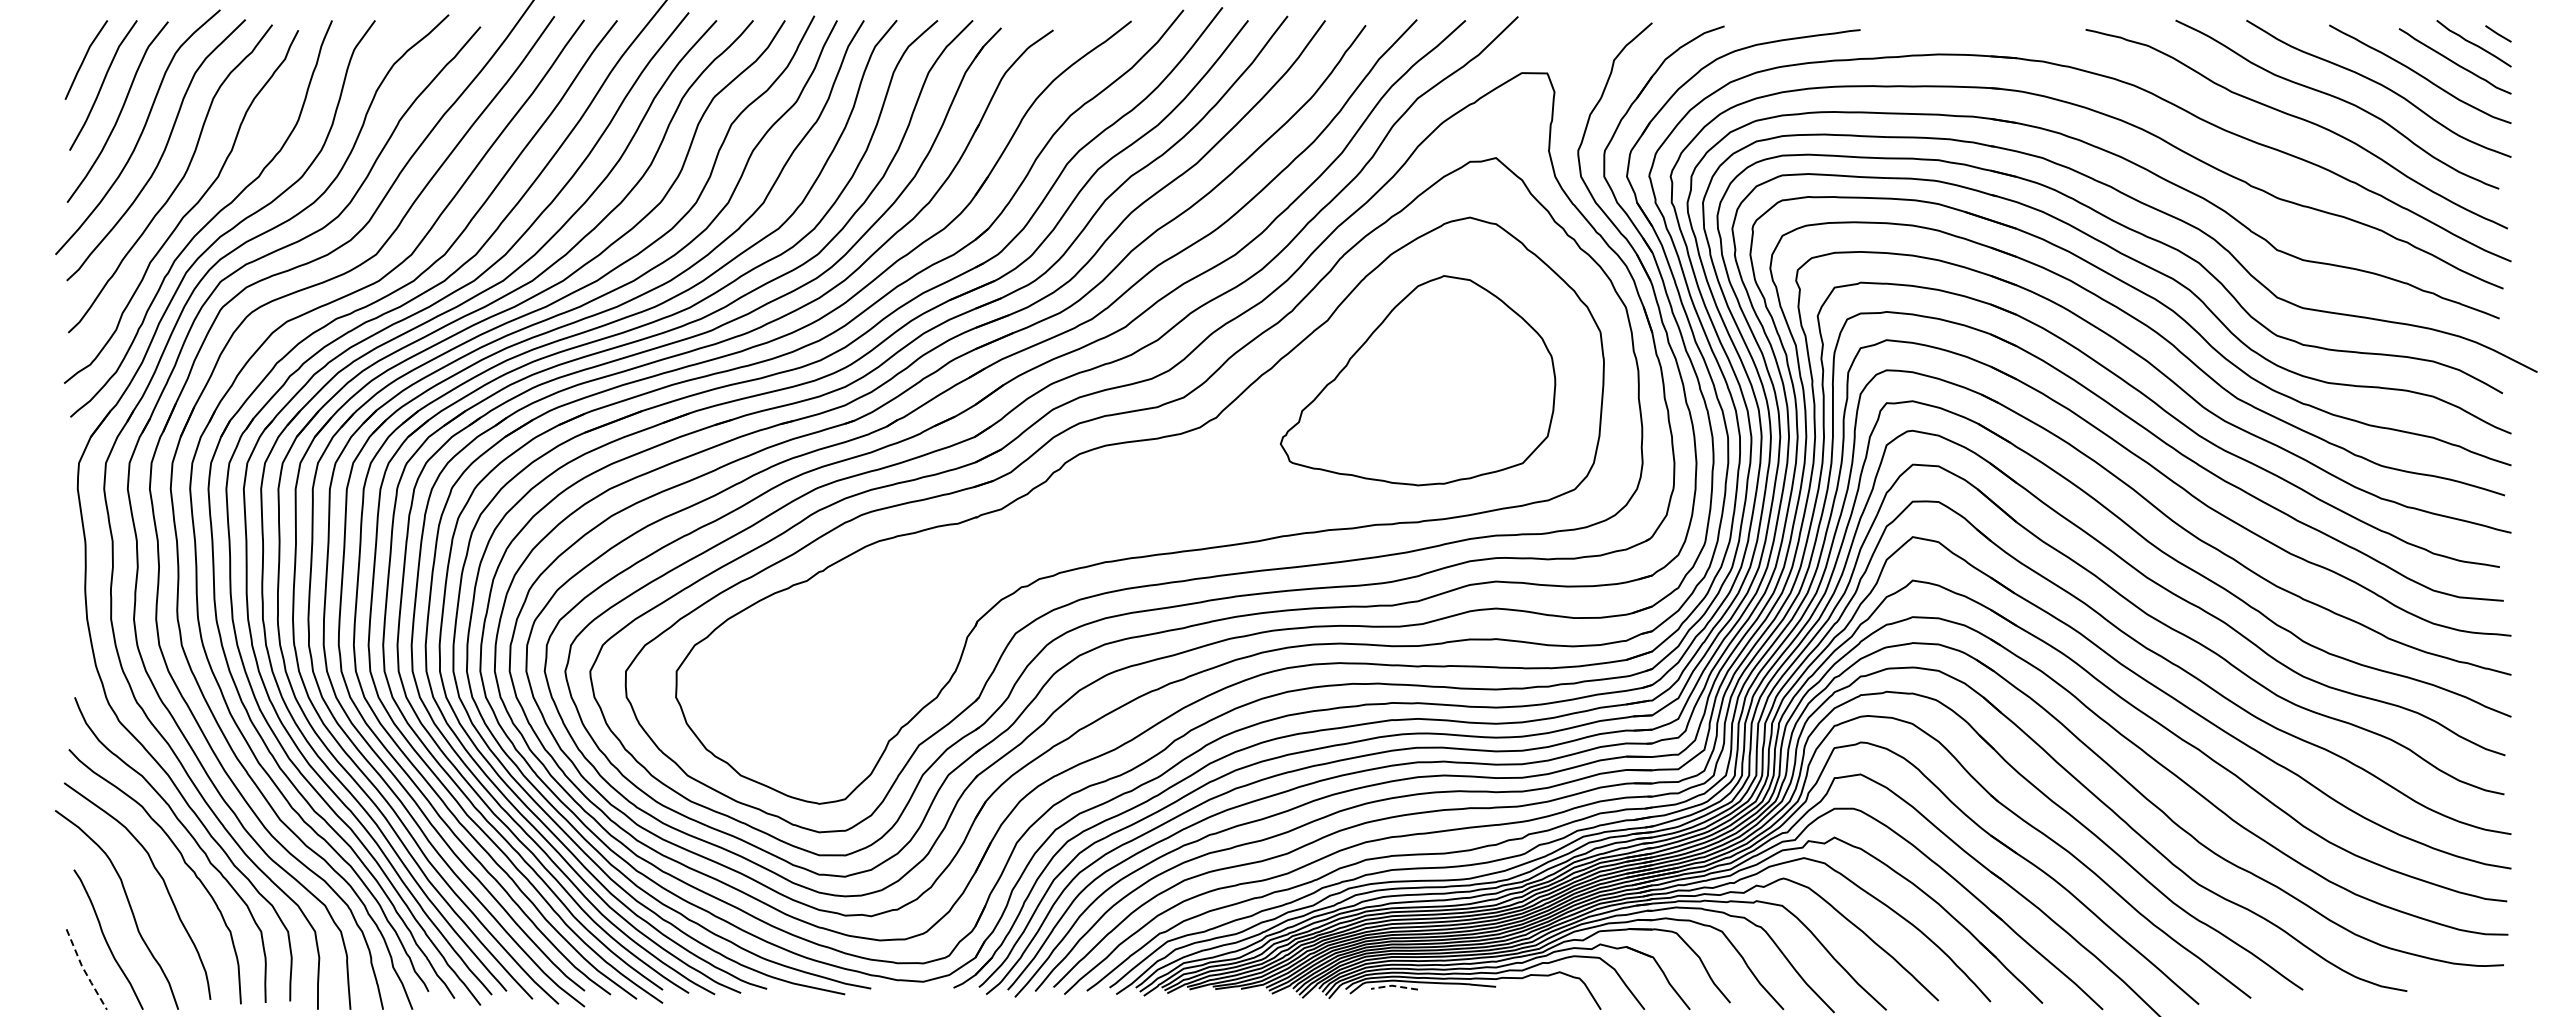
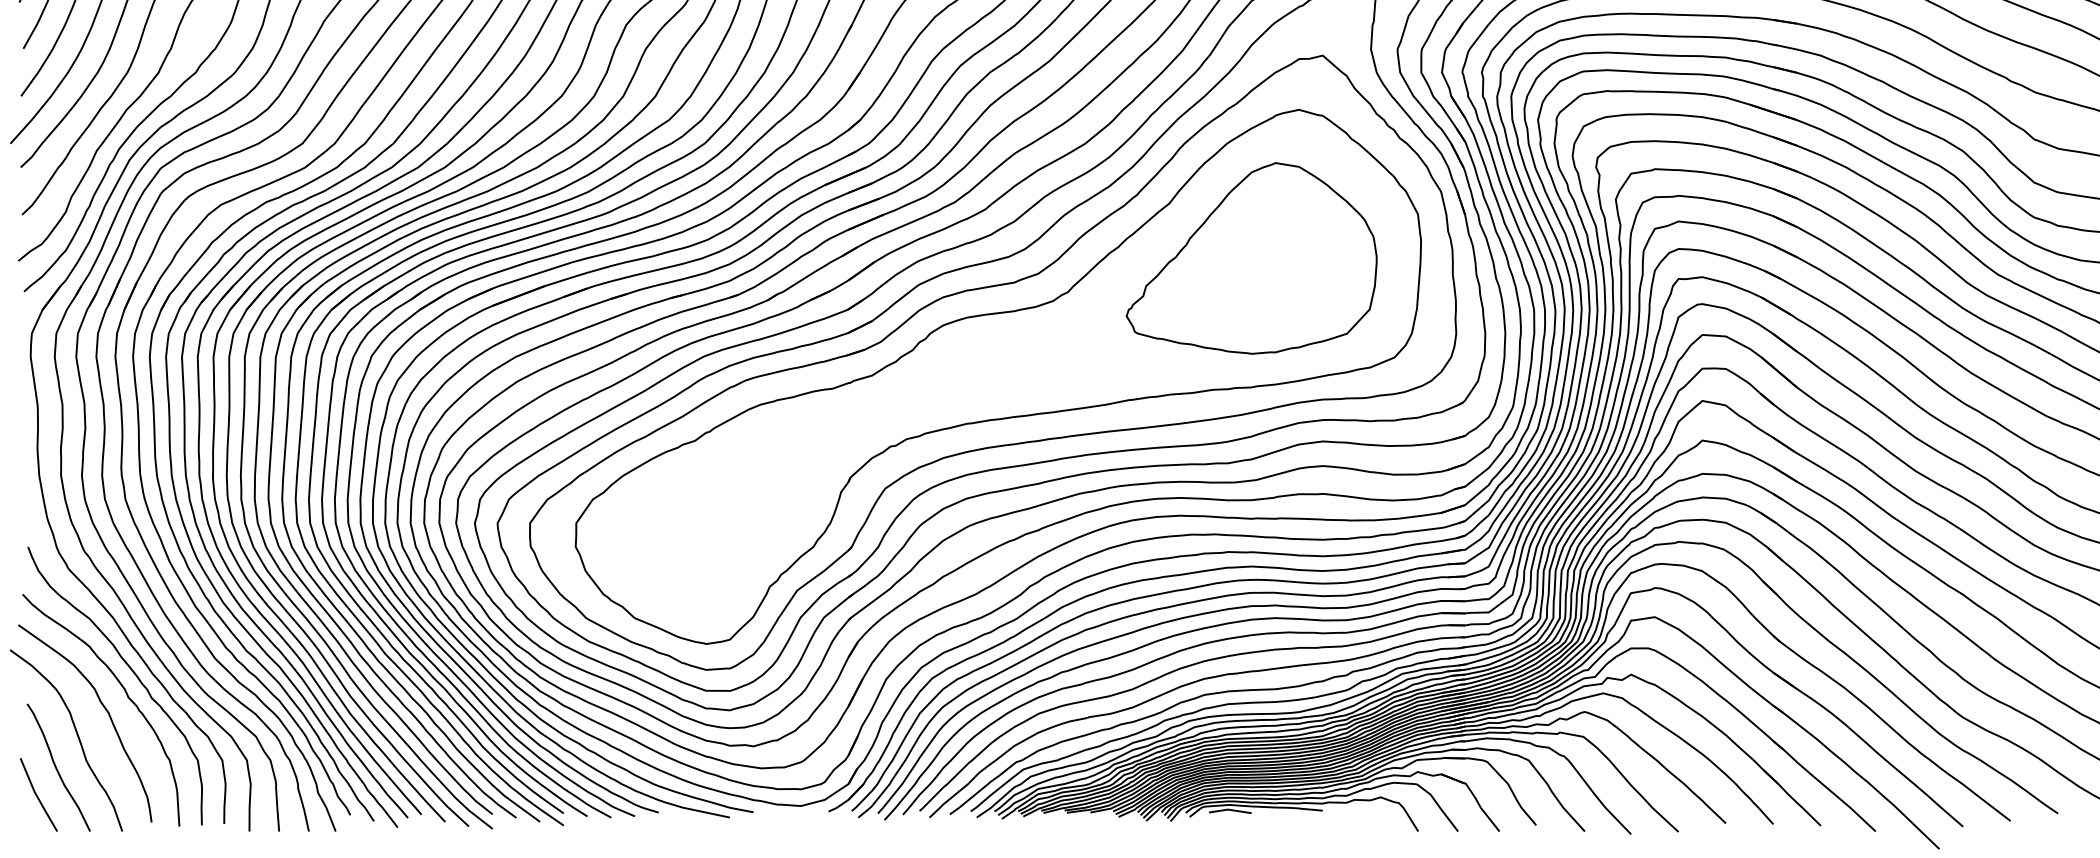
line: (84, 971) -> (36, 796), dashed -> solid
line: (1393, 985) -> (1229, 809), dashed -> solid

